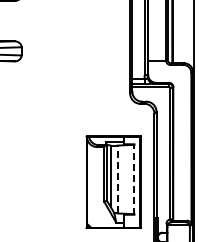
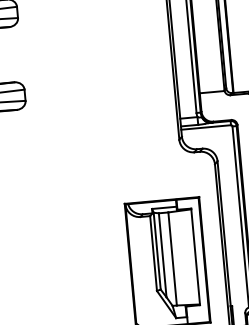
line: (117, 179) -> (172, 258), dashed -> solid
line: (134, 179) -> (195, 256), dashed -> solid

